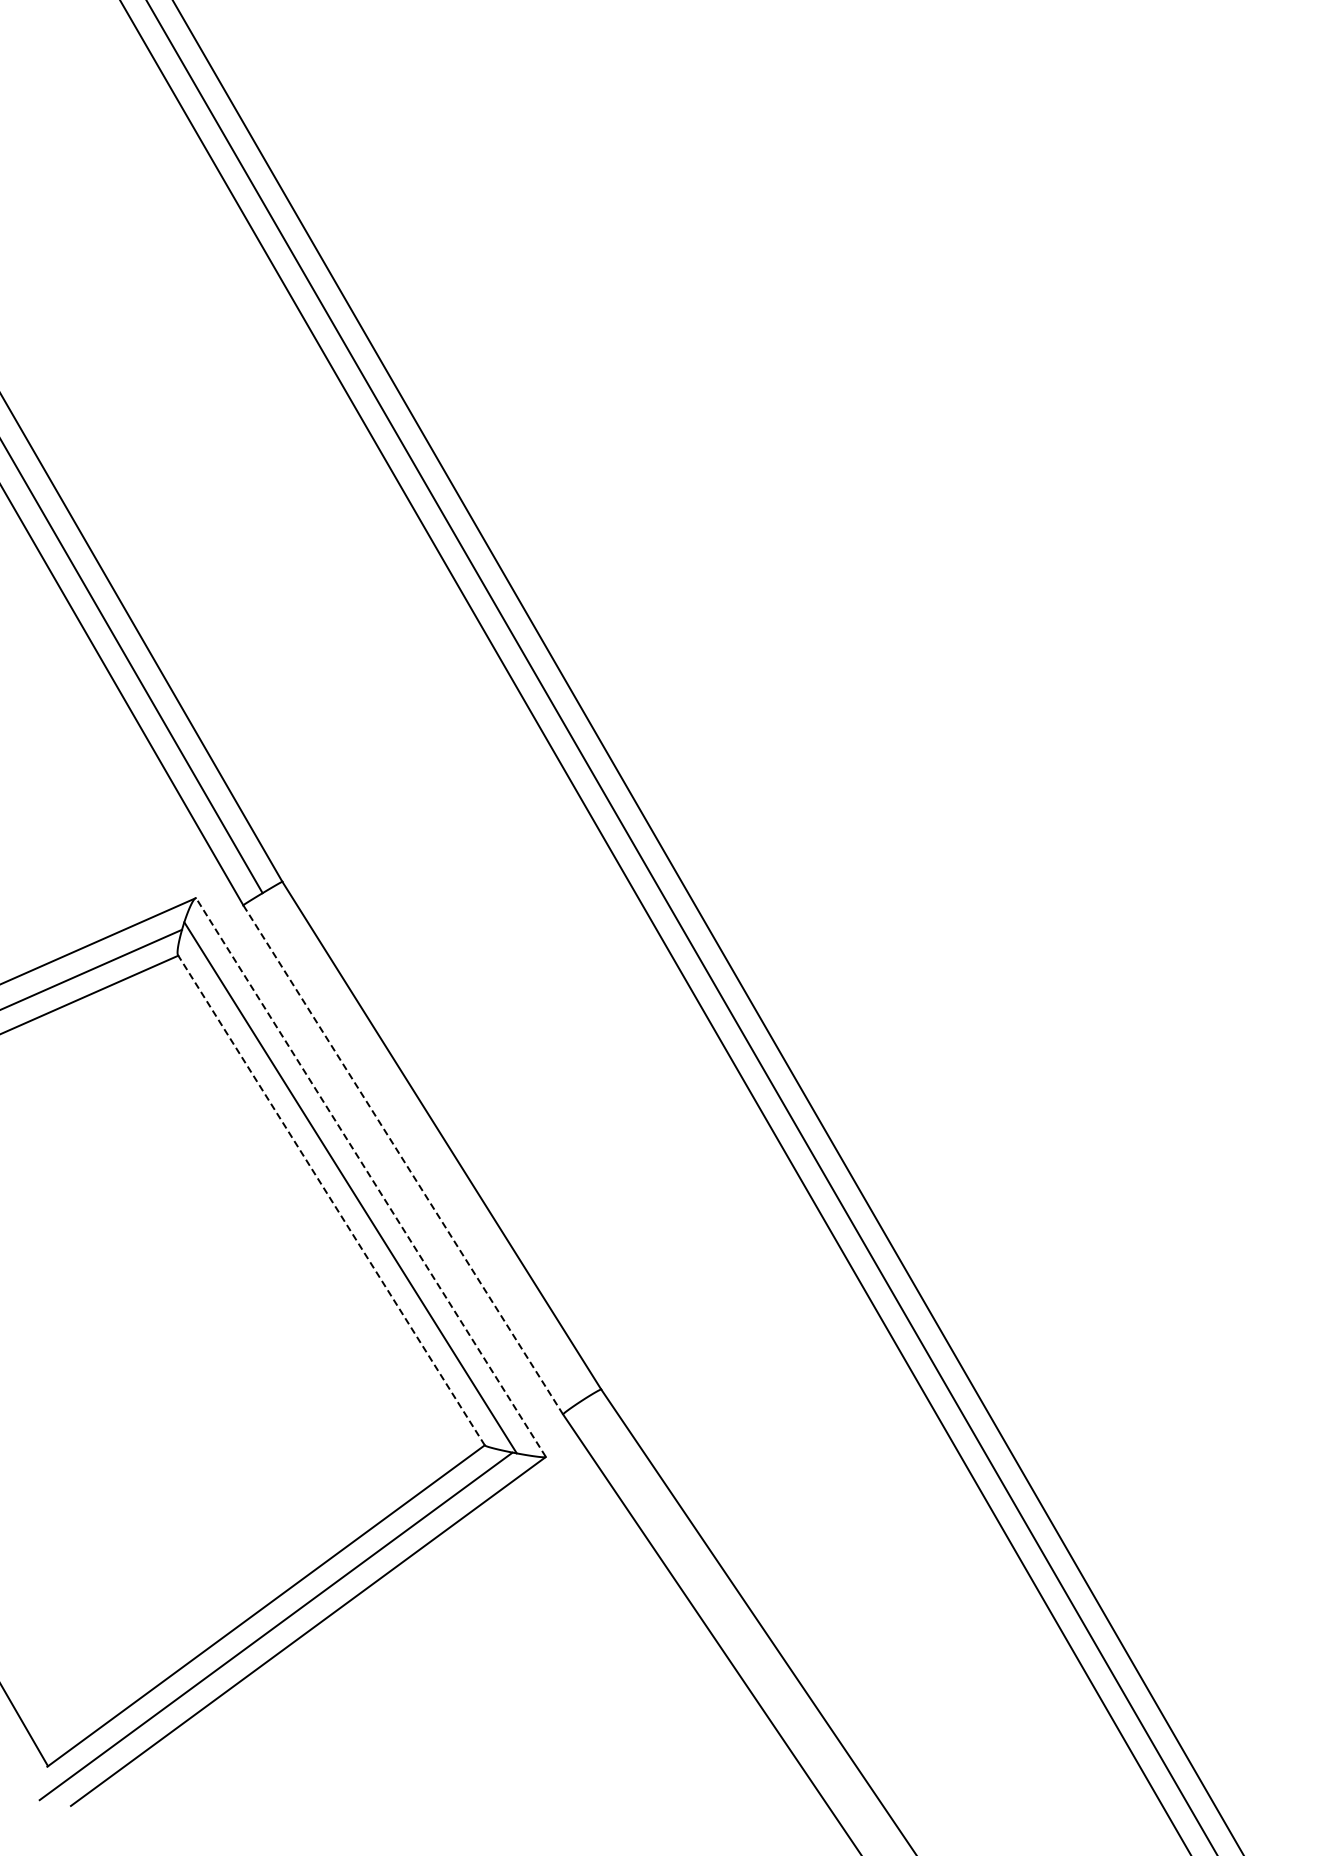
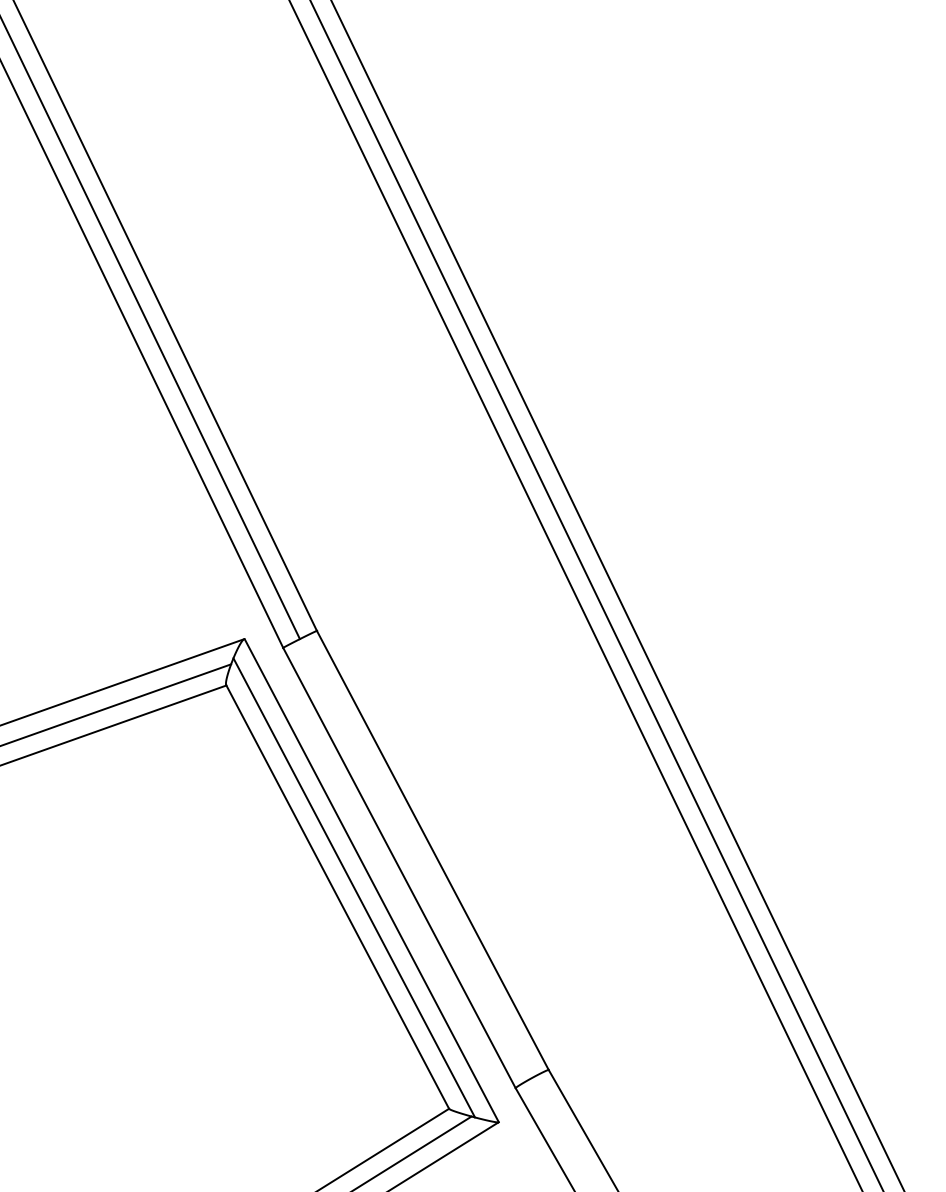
line: (403, 1159) -> (399, 867), dashed -> solid
line: (370, 1177) -> (371, 880), dashed -> solid
line: (331, 1199) -> (337, 896), dashed -> solid

